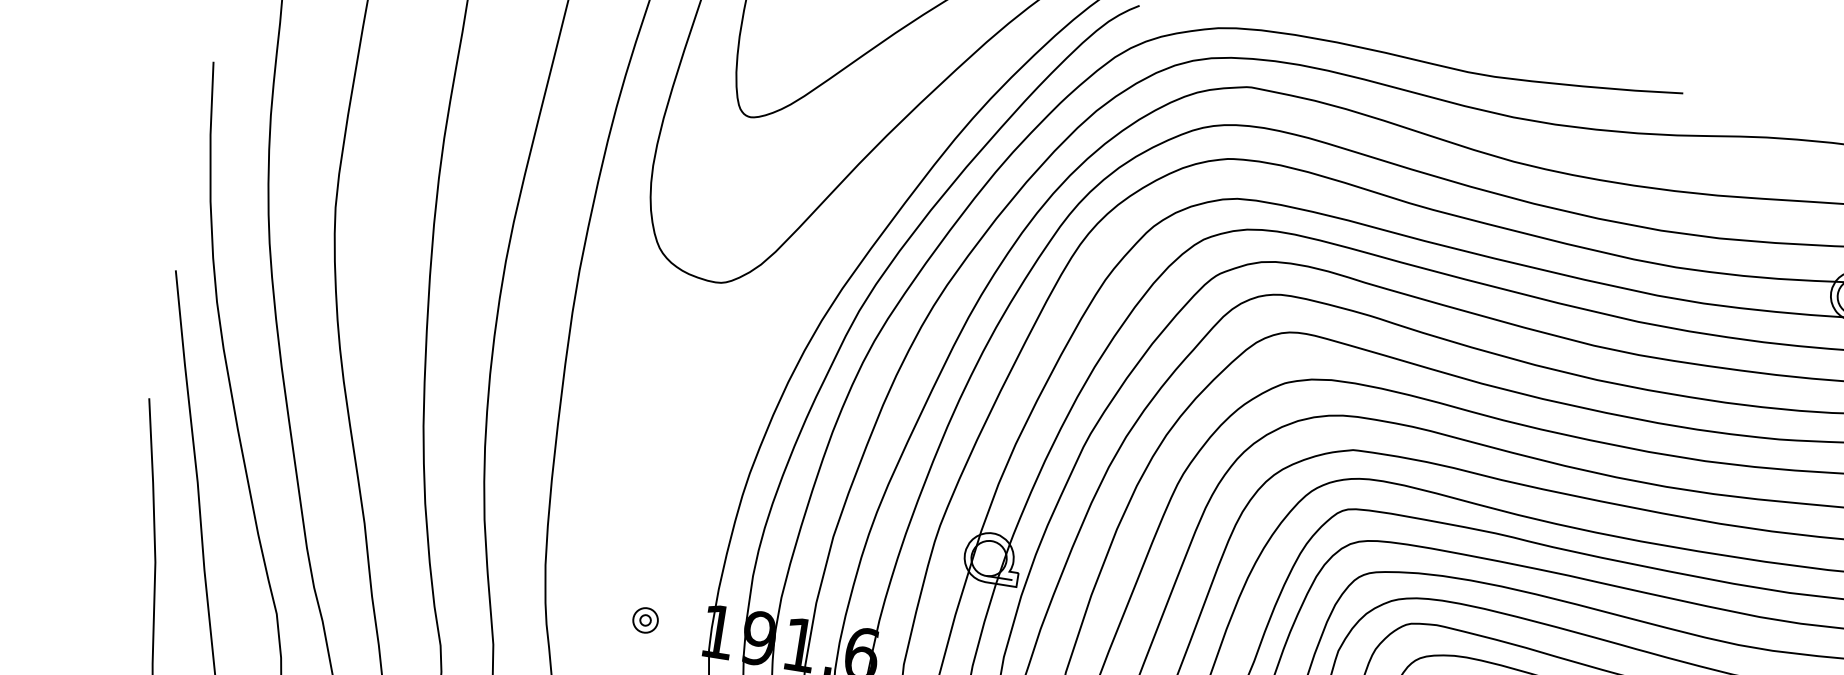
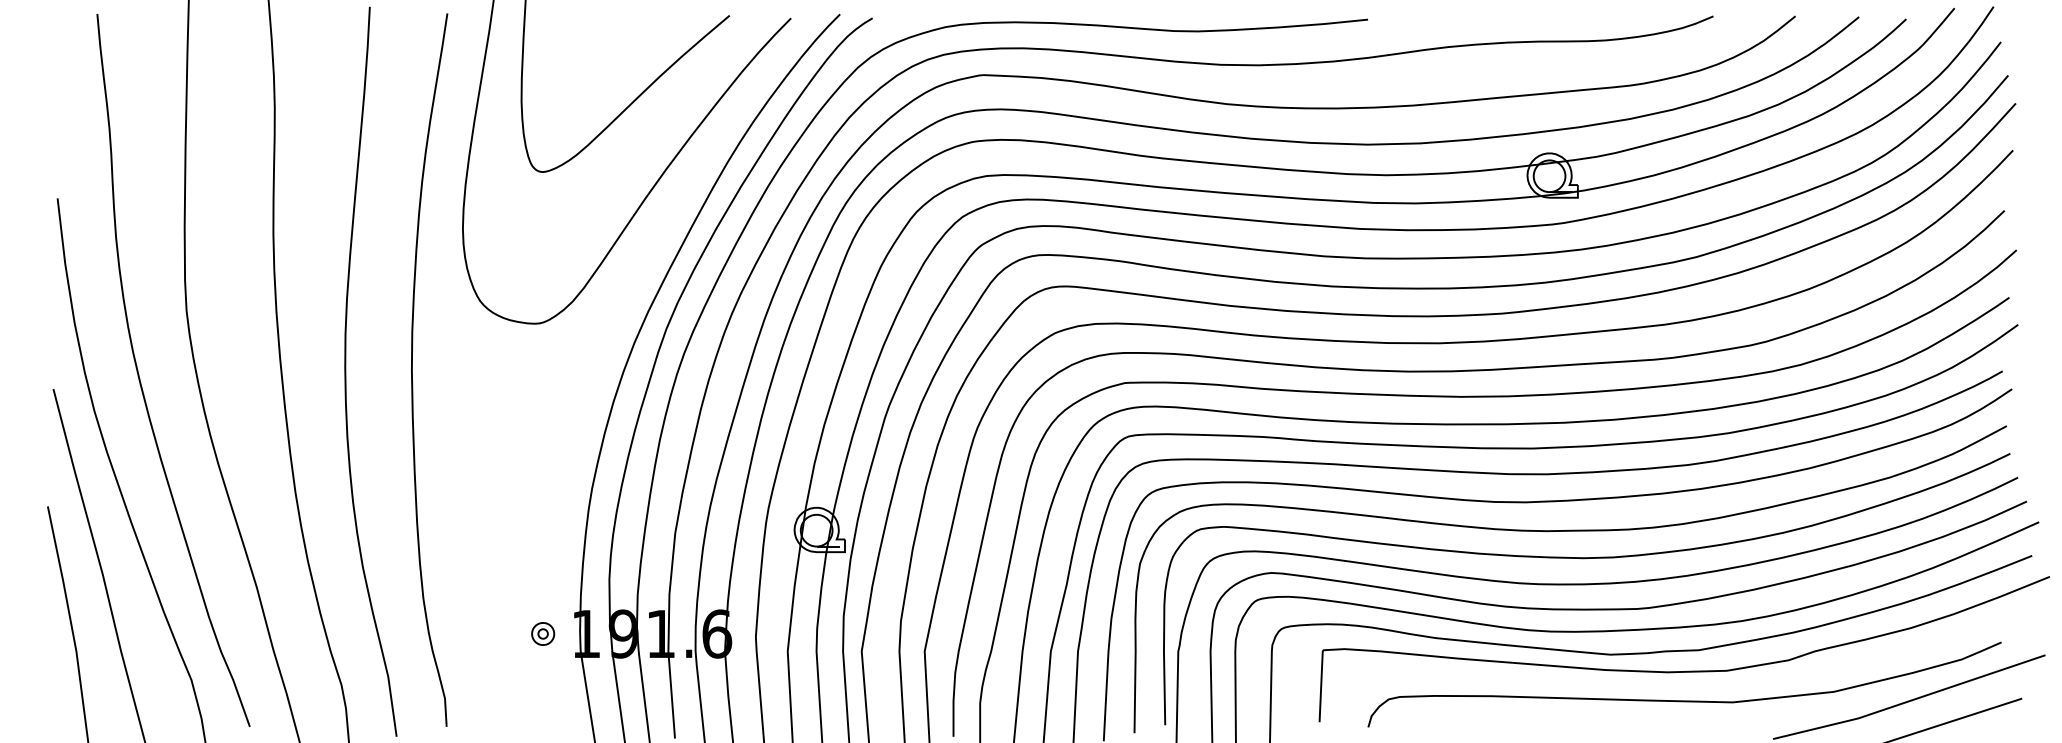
part: (646, 619) -> (543, 633), moved

